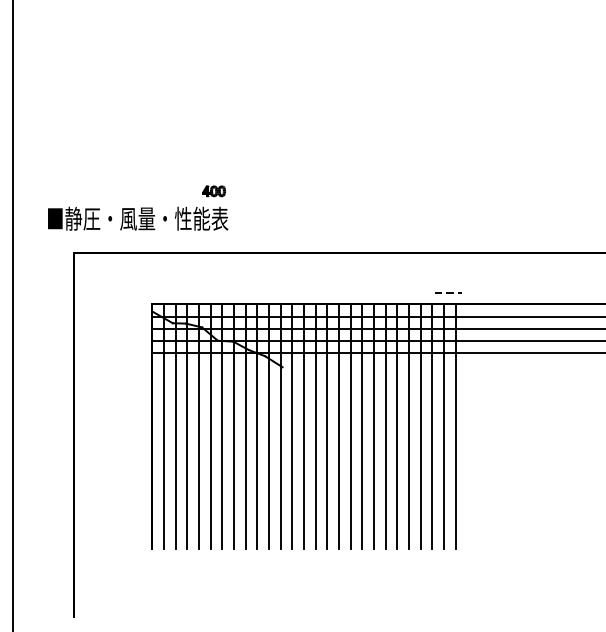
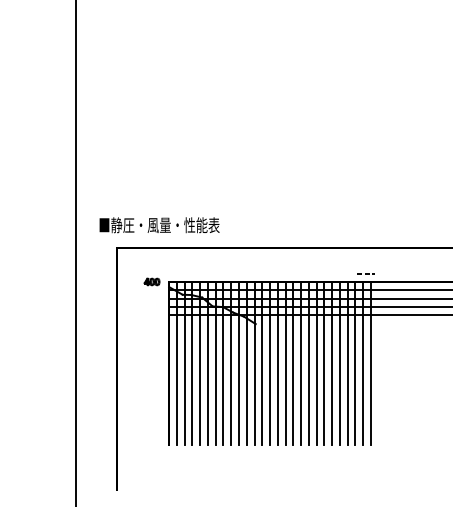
part: (213, 190) -> (151, 281), moved

